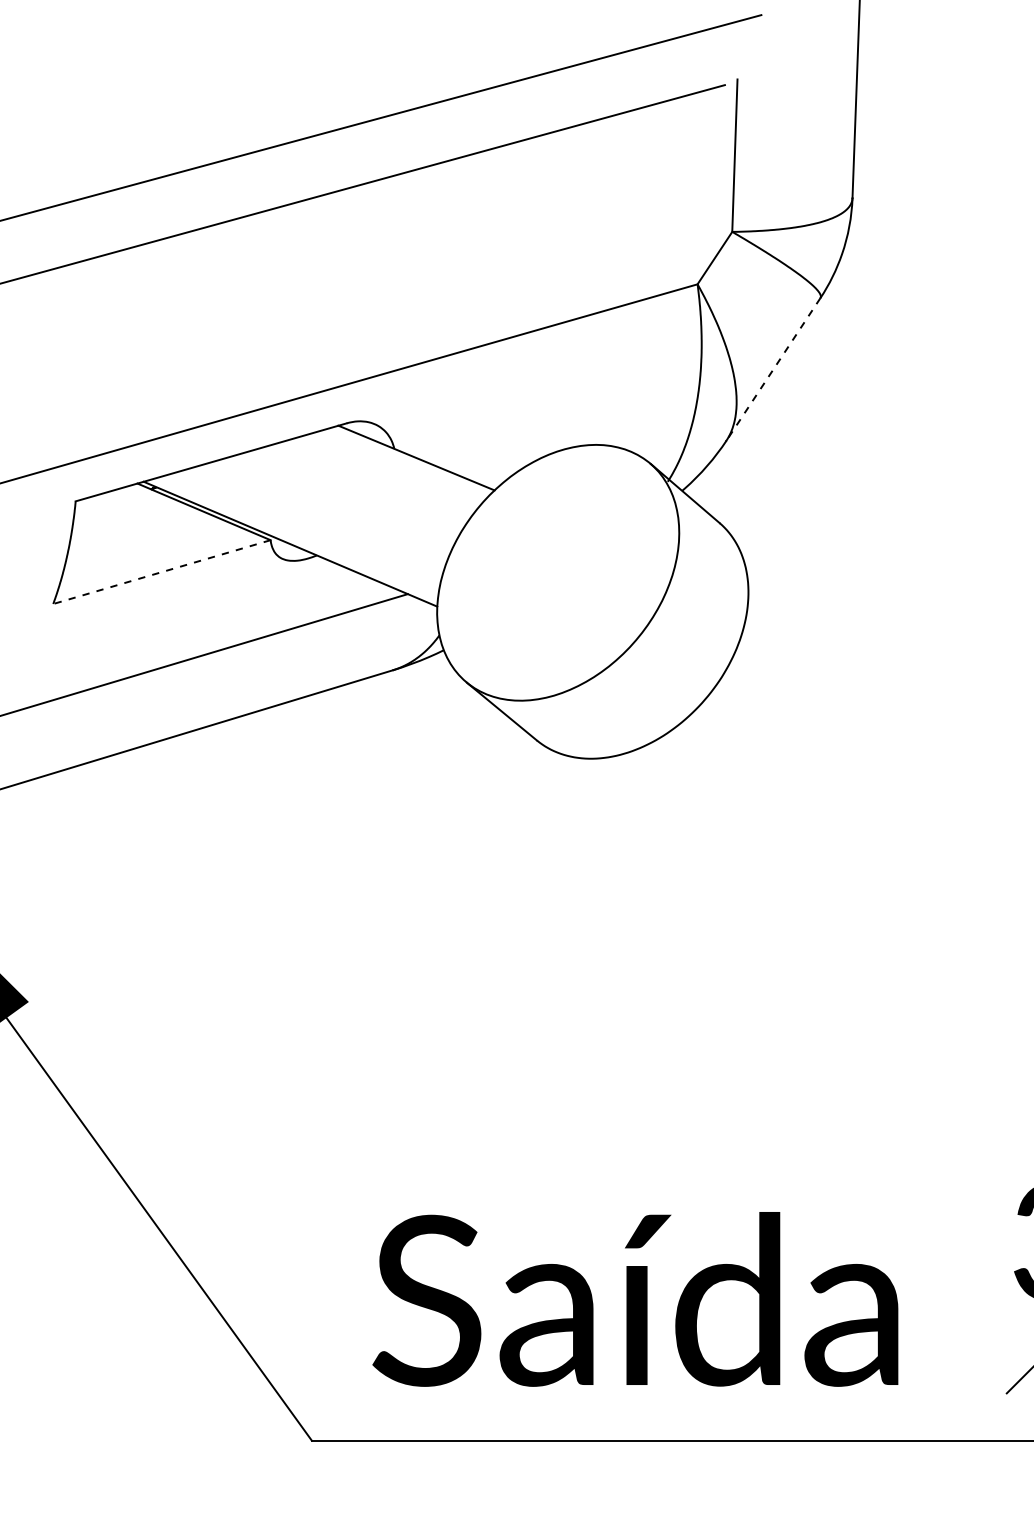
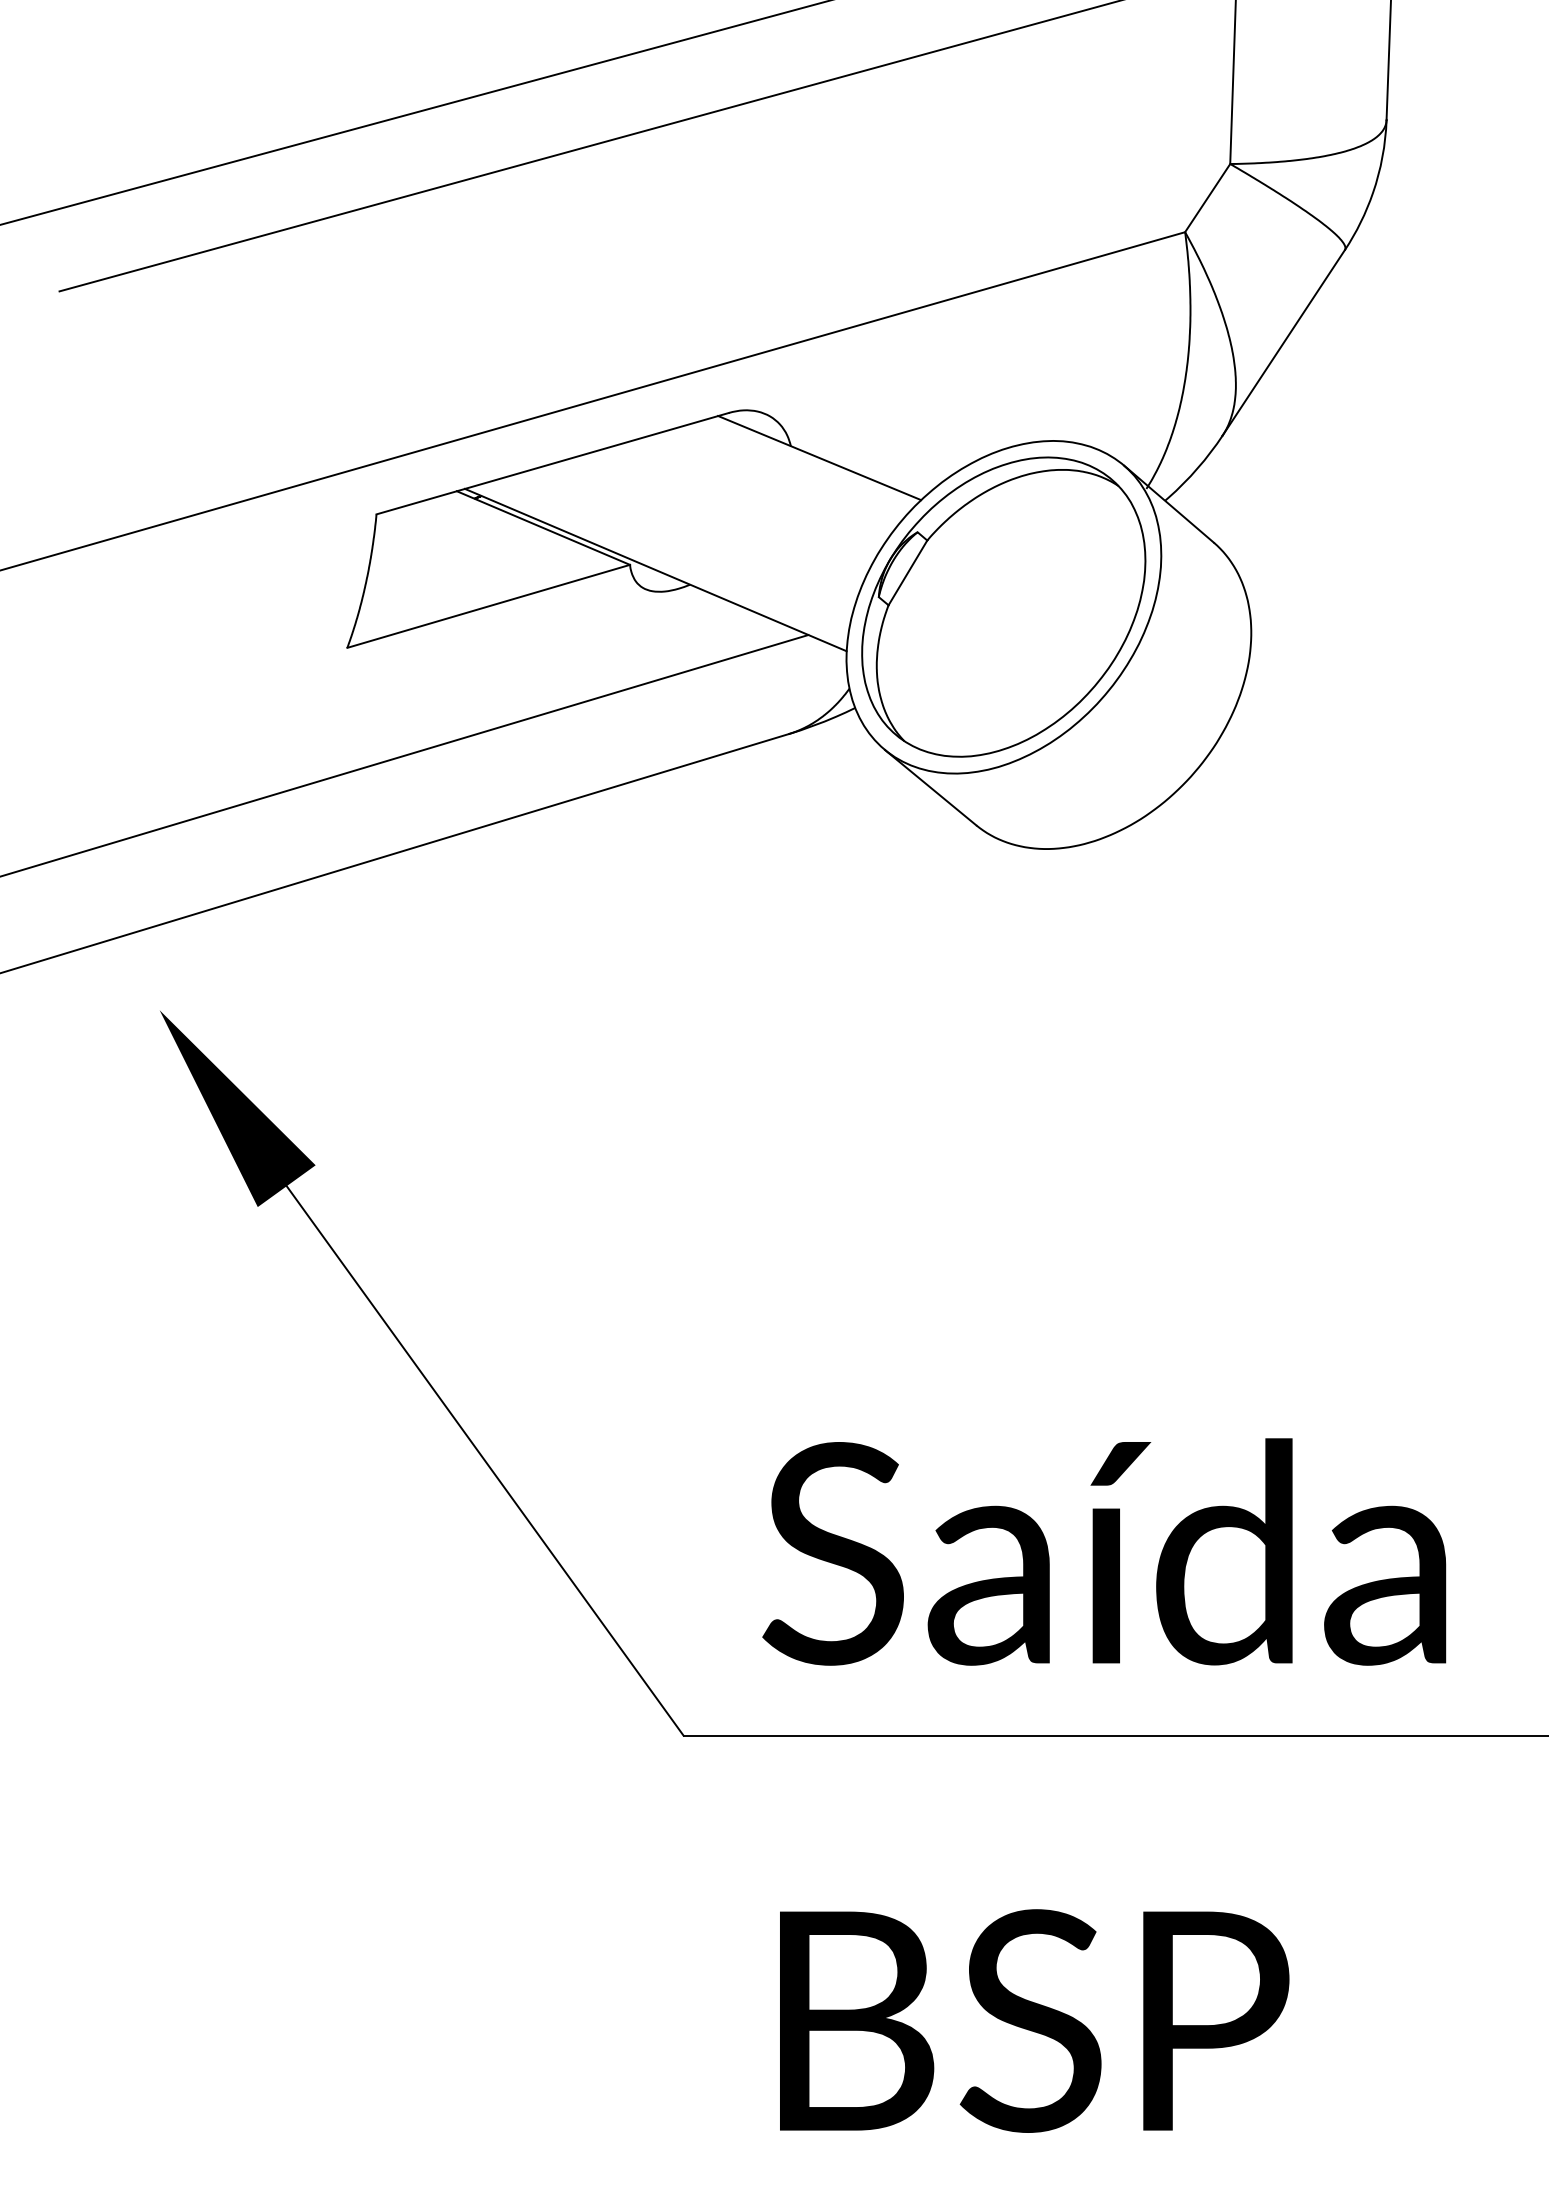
line: (773, 369) -> (1283, 342), dashed -> solid
line: (161, 572) -> (488, 606), dashed -> solid
part: (557, 572) -> (1003, 606), added

